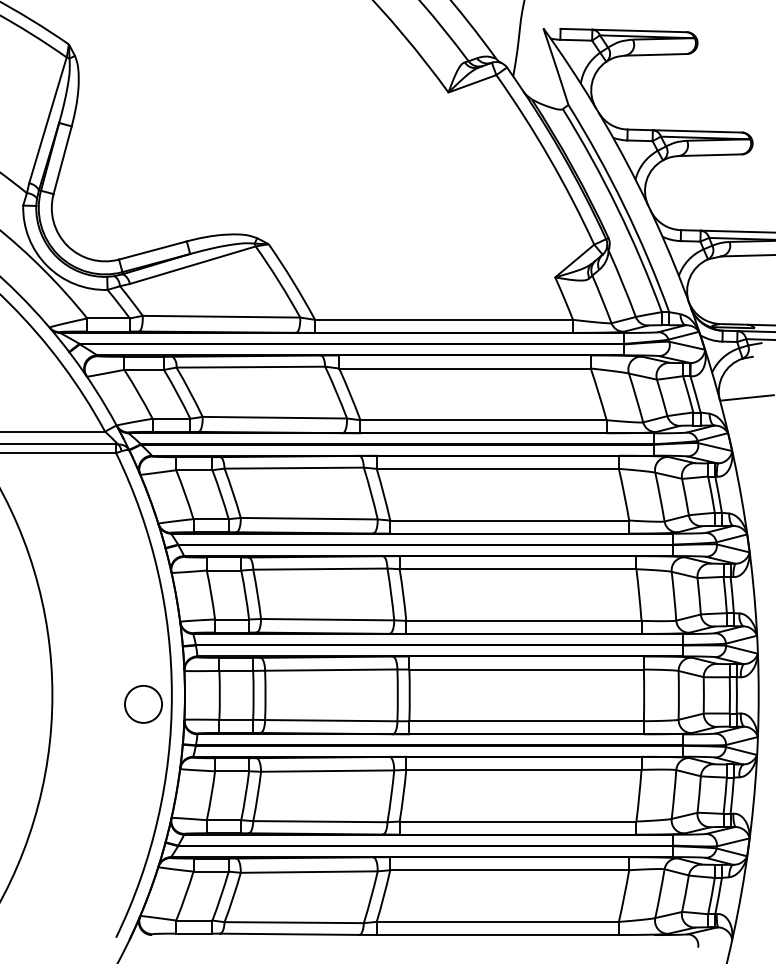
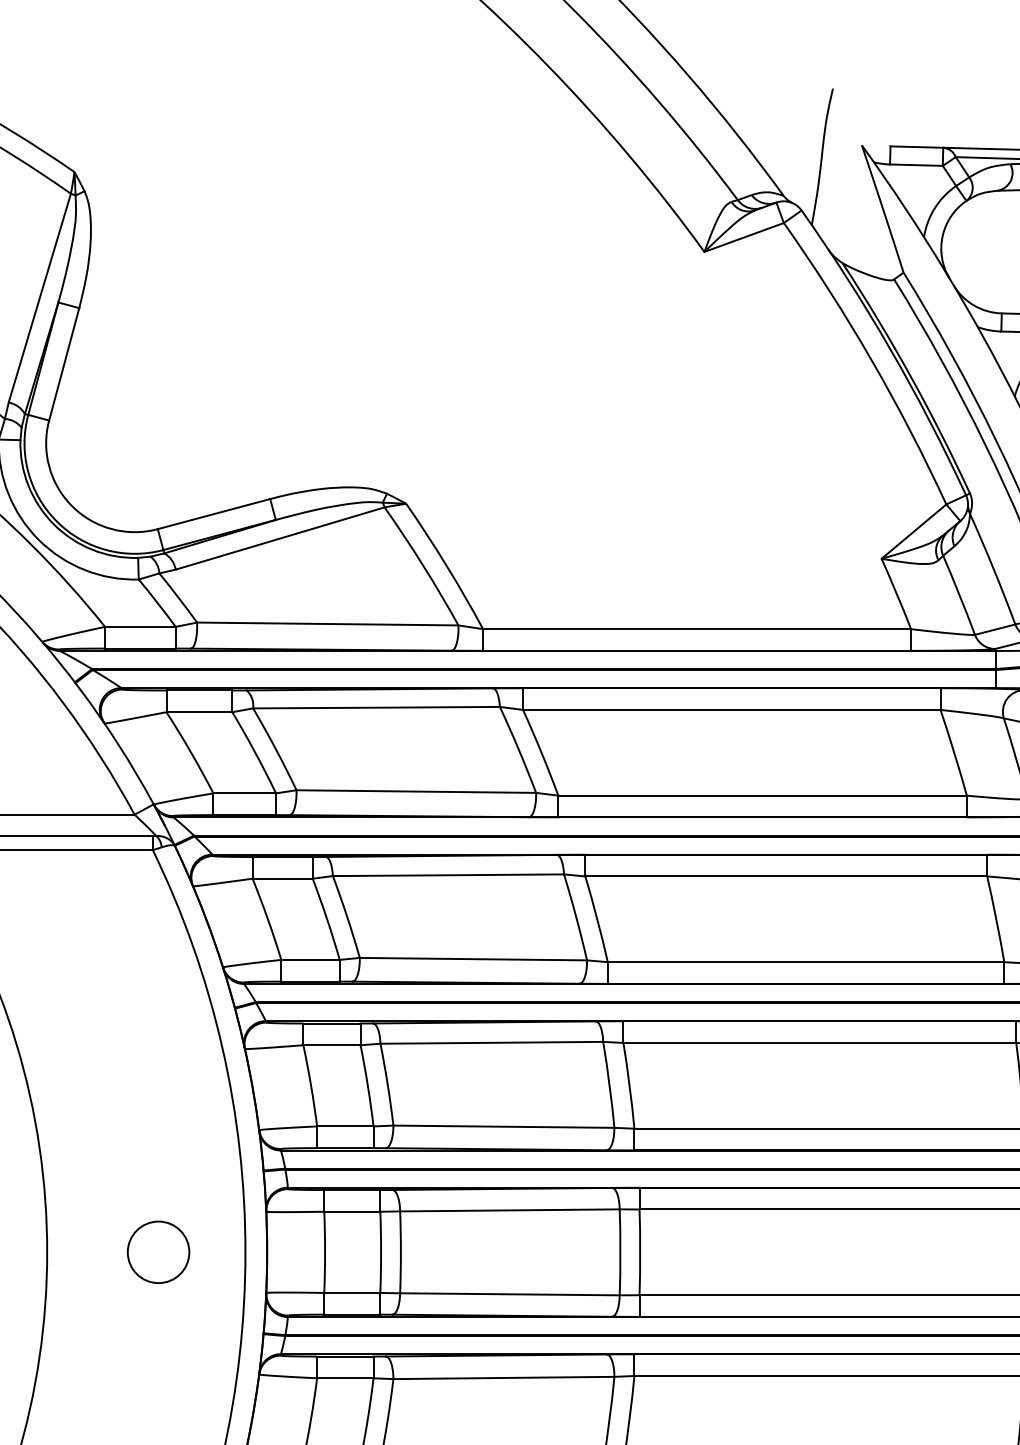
circle: (143, 704) -> (158, 1252), moved

